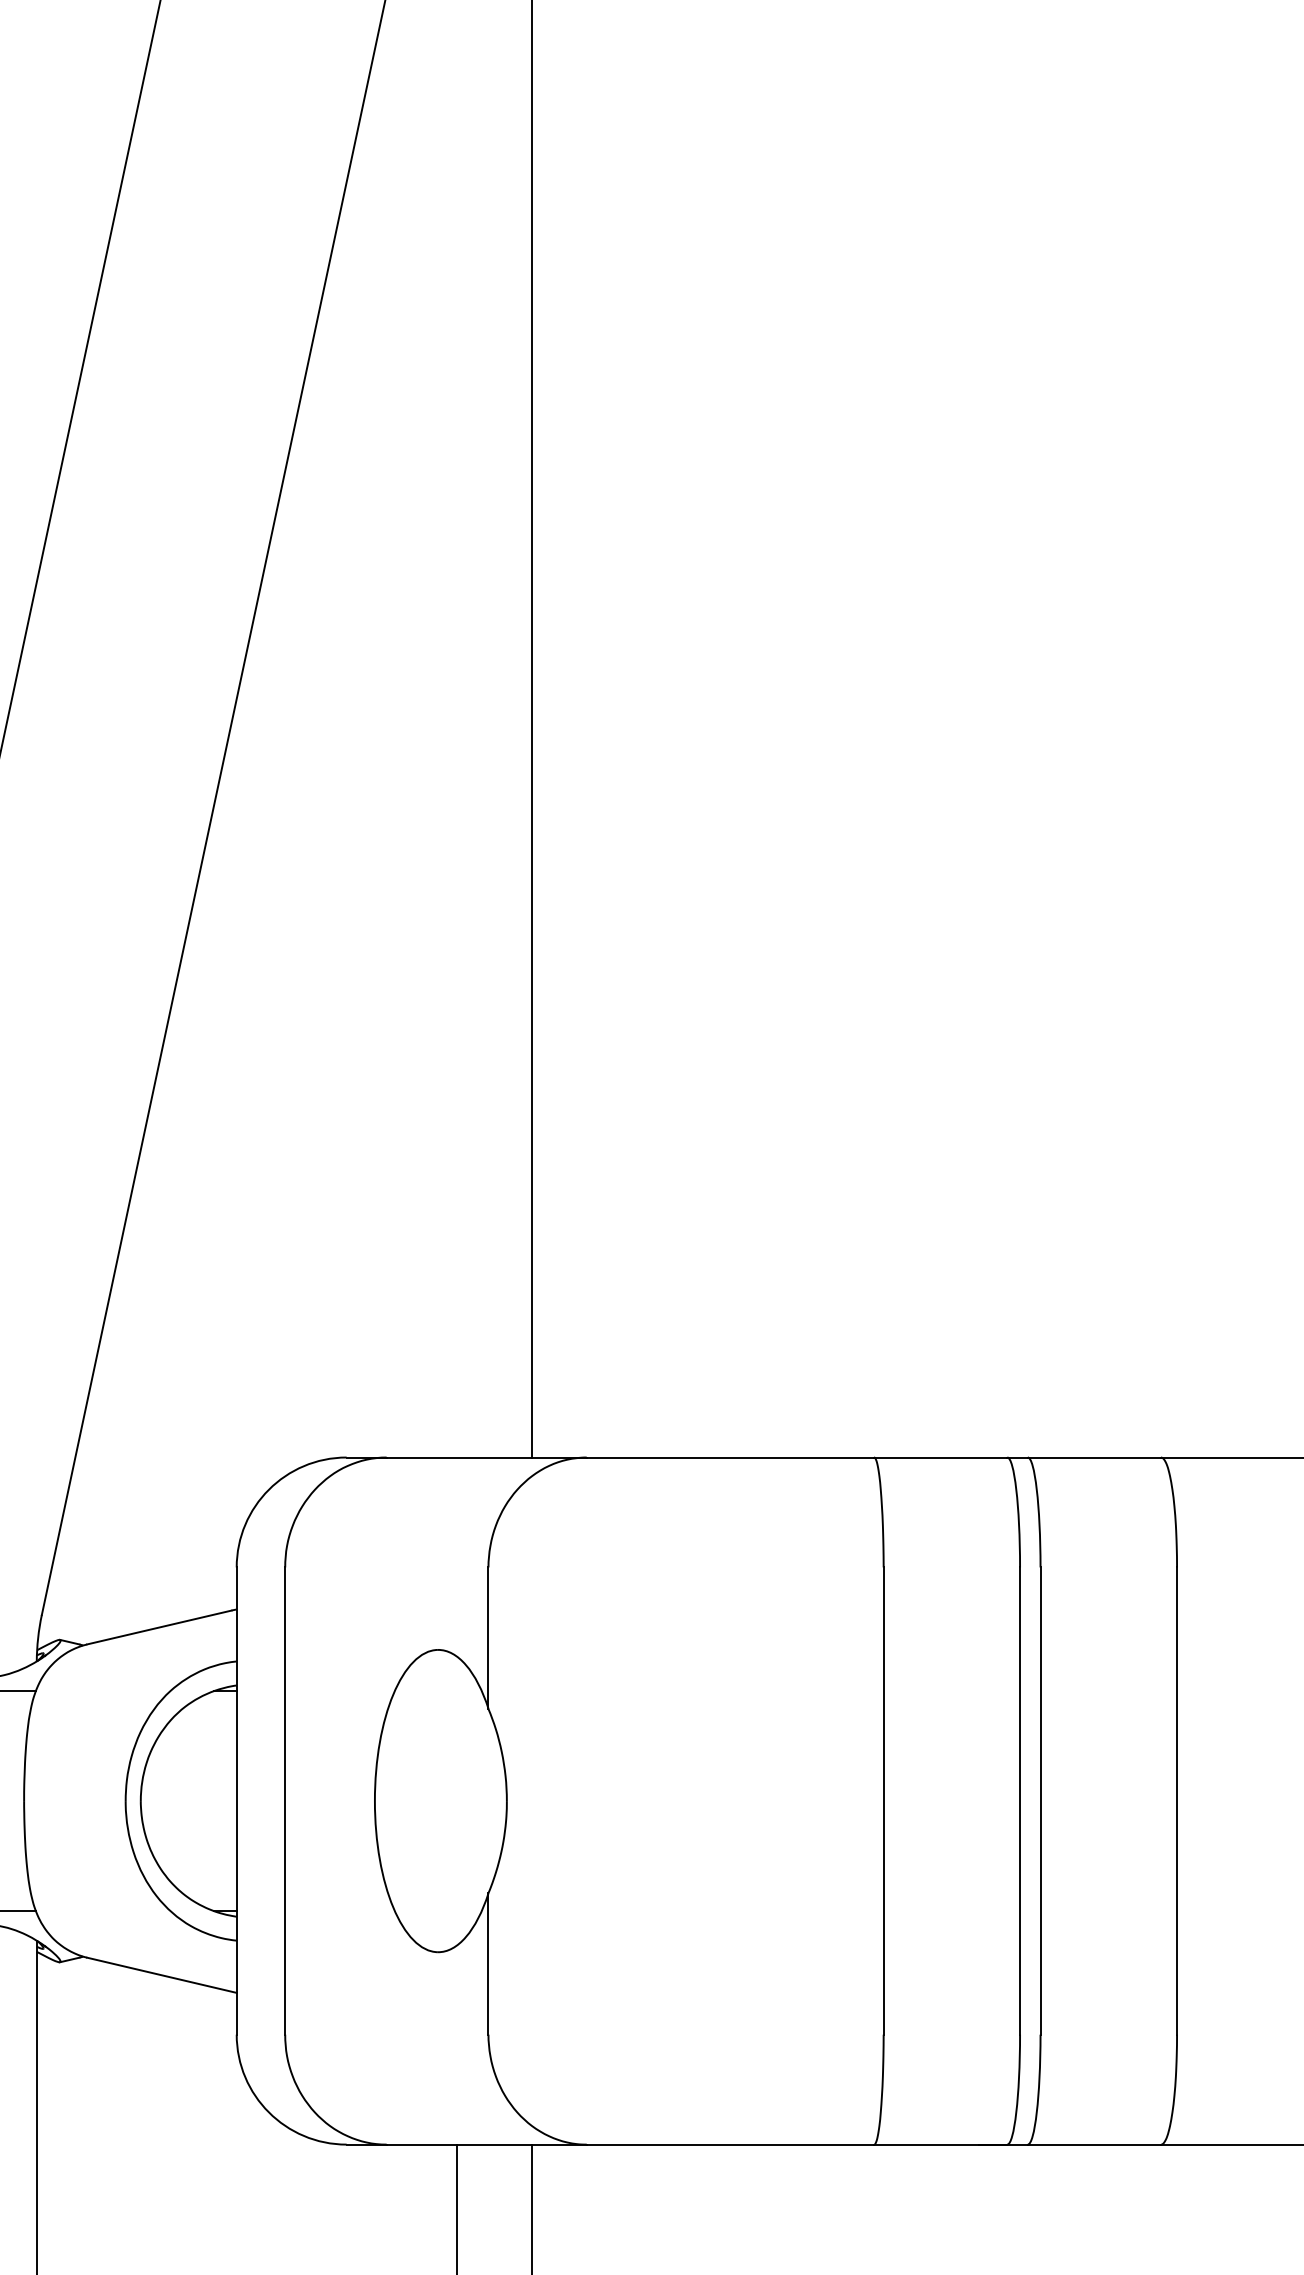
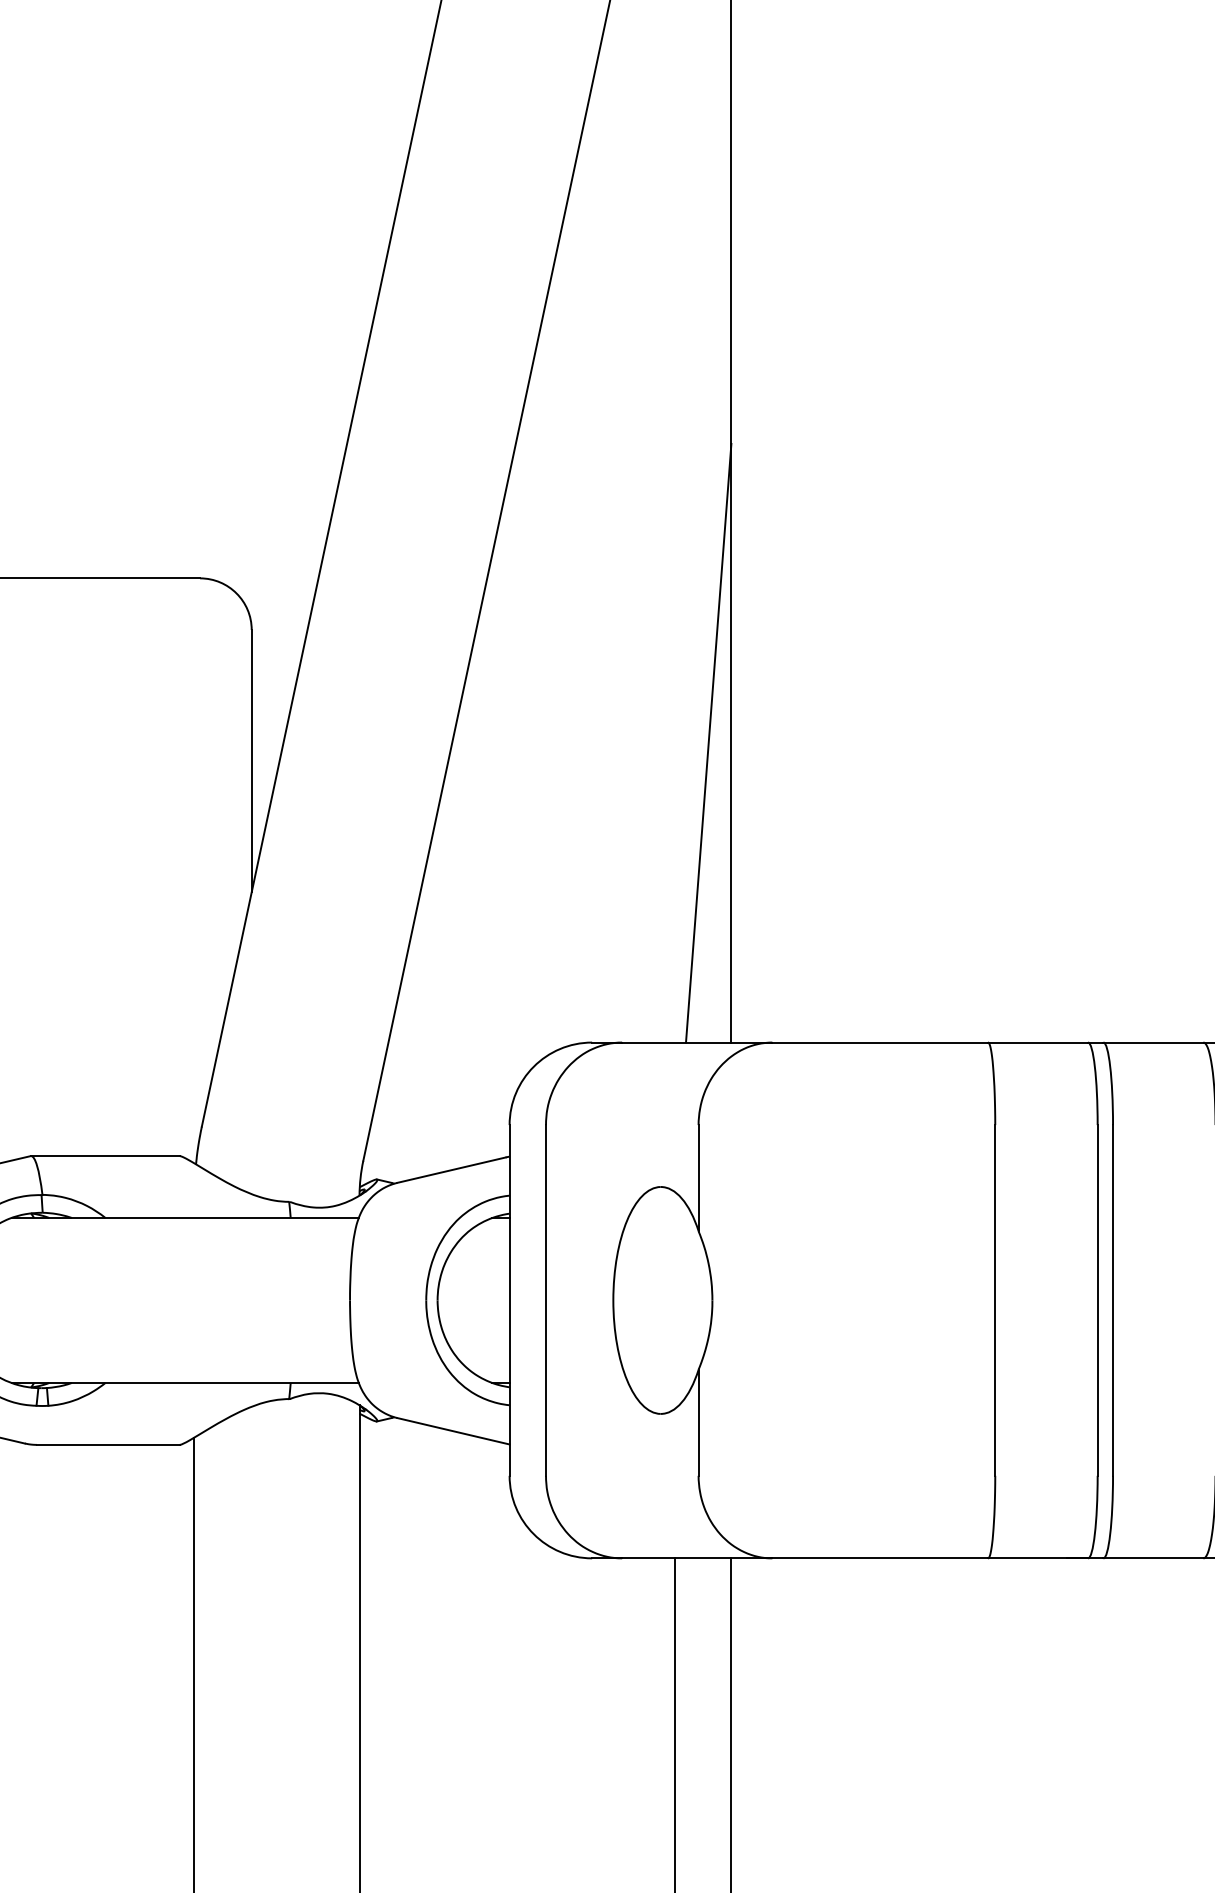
line: (501, 1057) -> (708, 742), added

